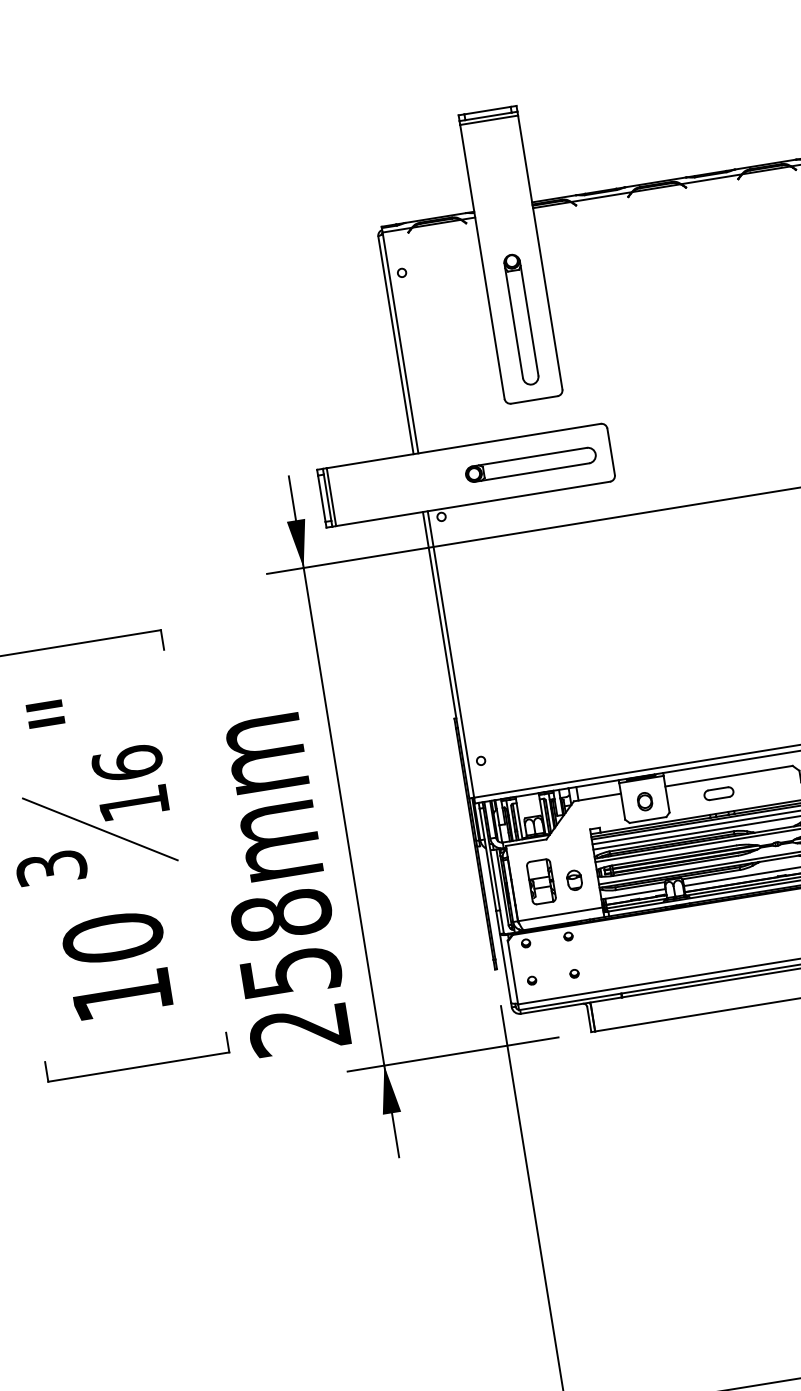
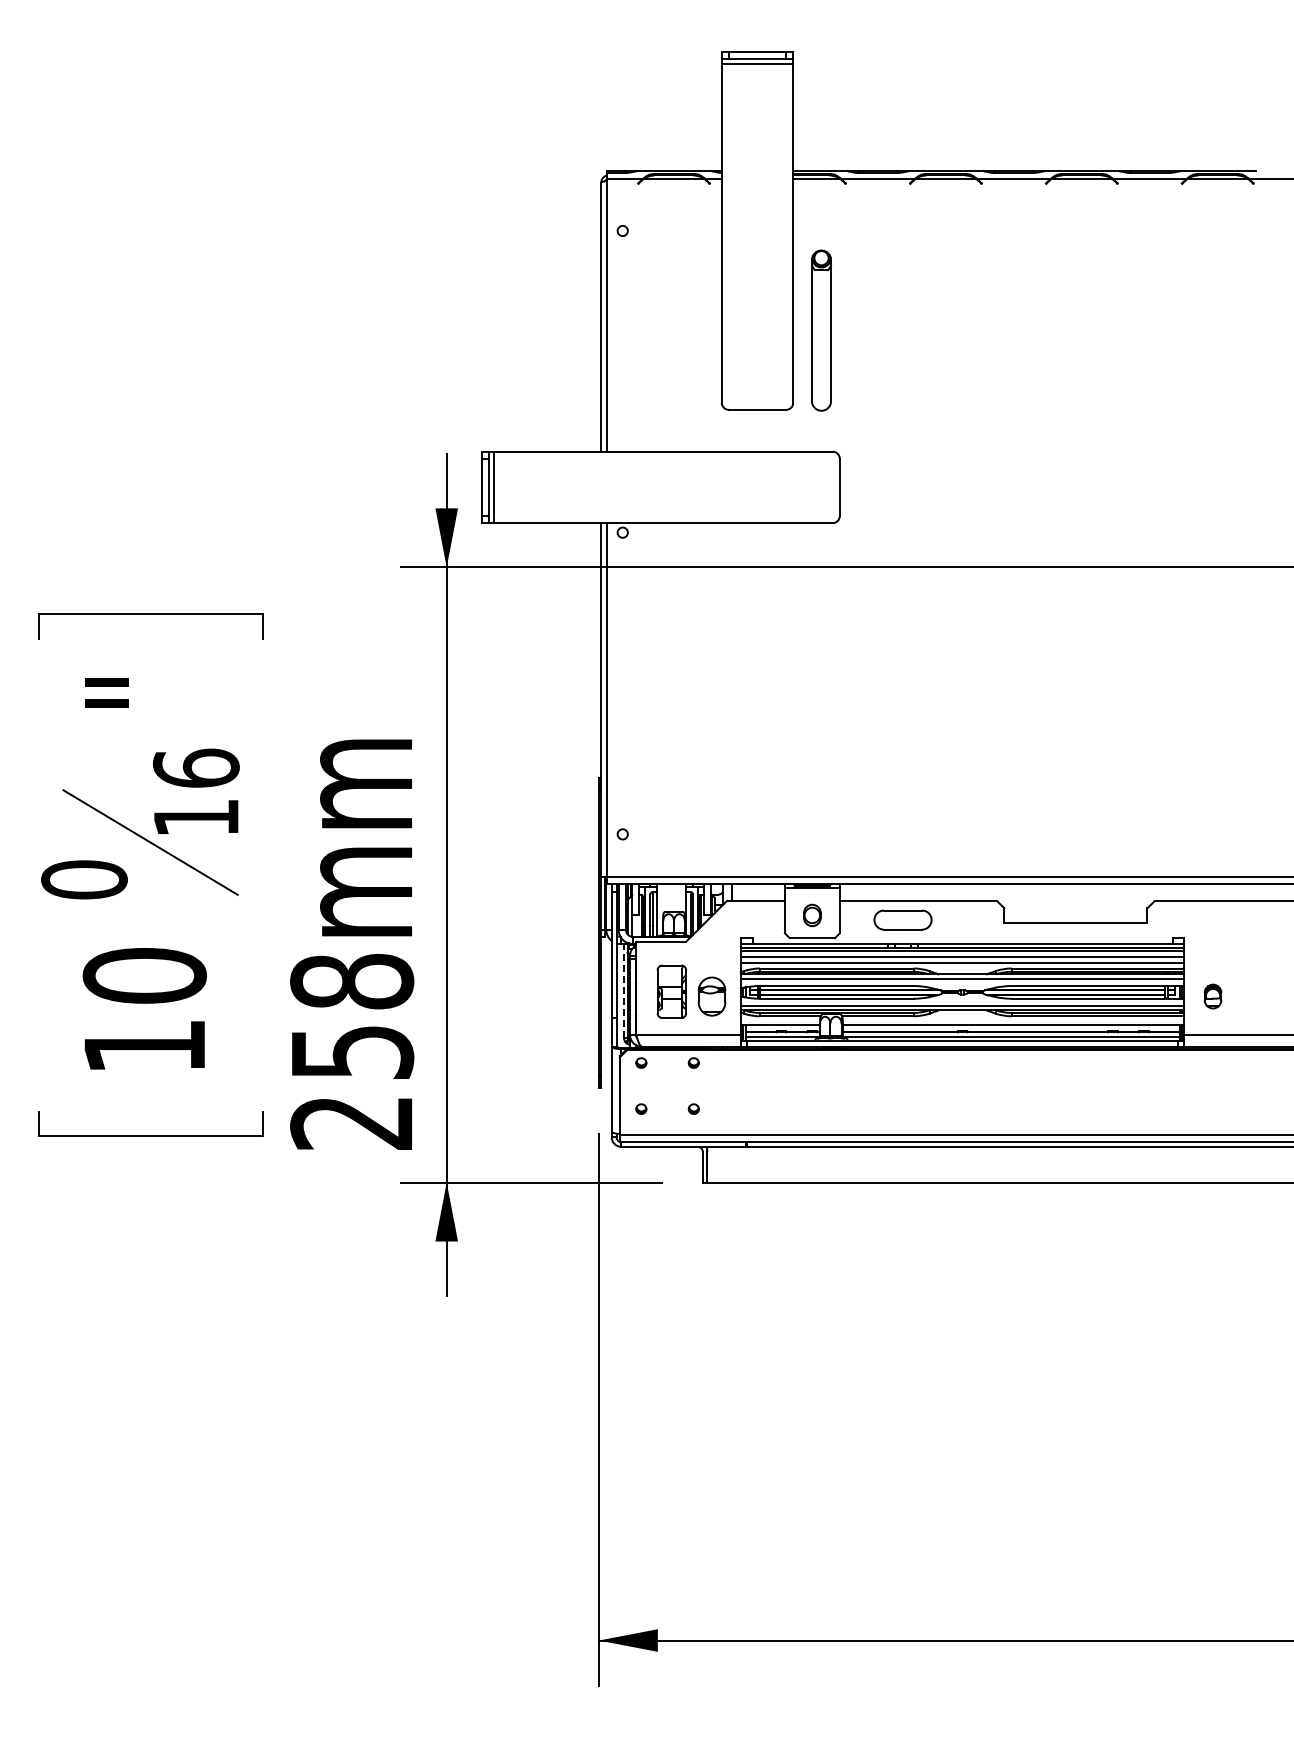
part: (521, 319) -> (821, 330), moved
part: (530, 464) -> (740, 486), removed
part: (718, 793) -> (902, 920), size x1.6
text: (51, 867) -> (84, 879), 3 -> 0
part: (574, 880) -> (712, 996), size x1.6
line: (502, 887) -> (623, 990), solid -> dashed

